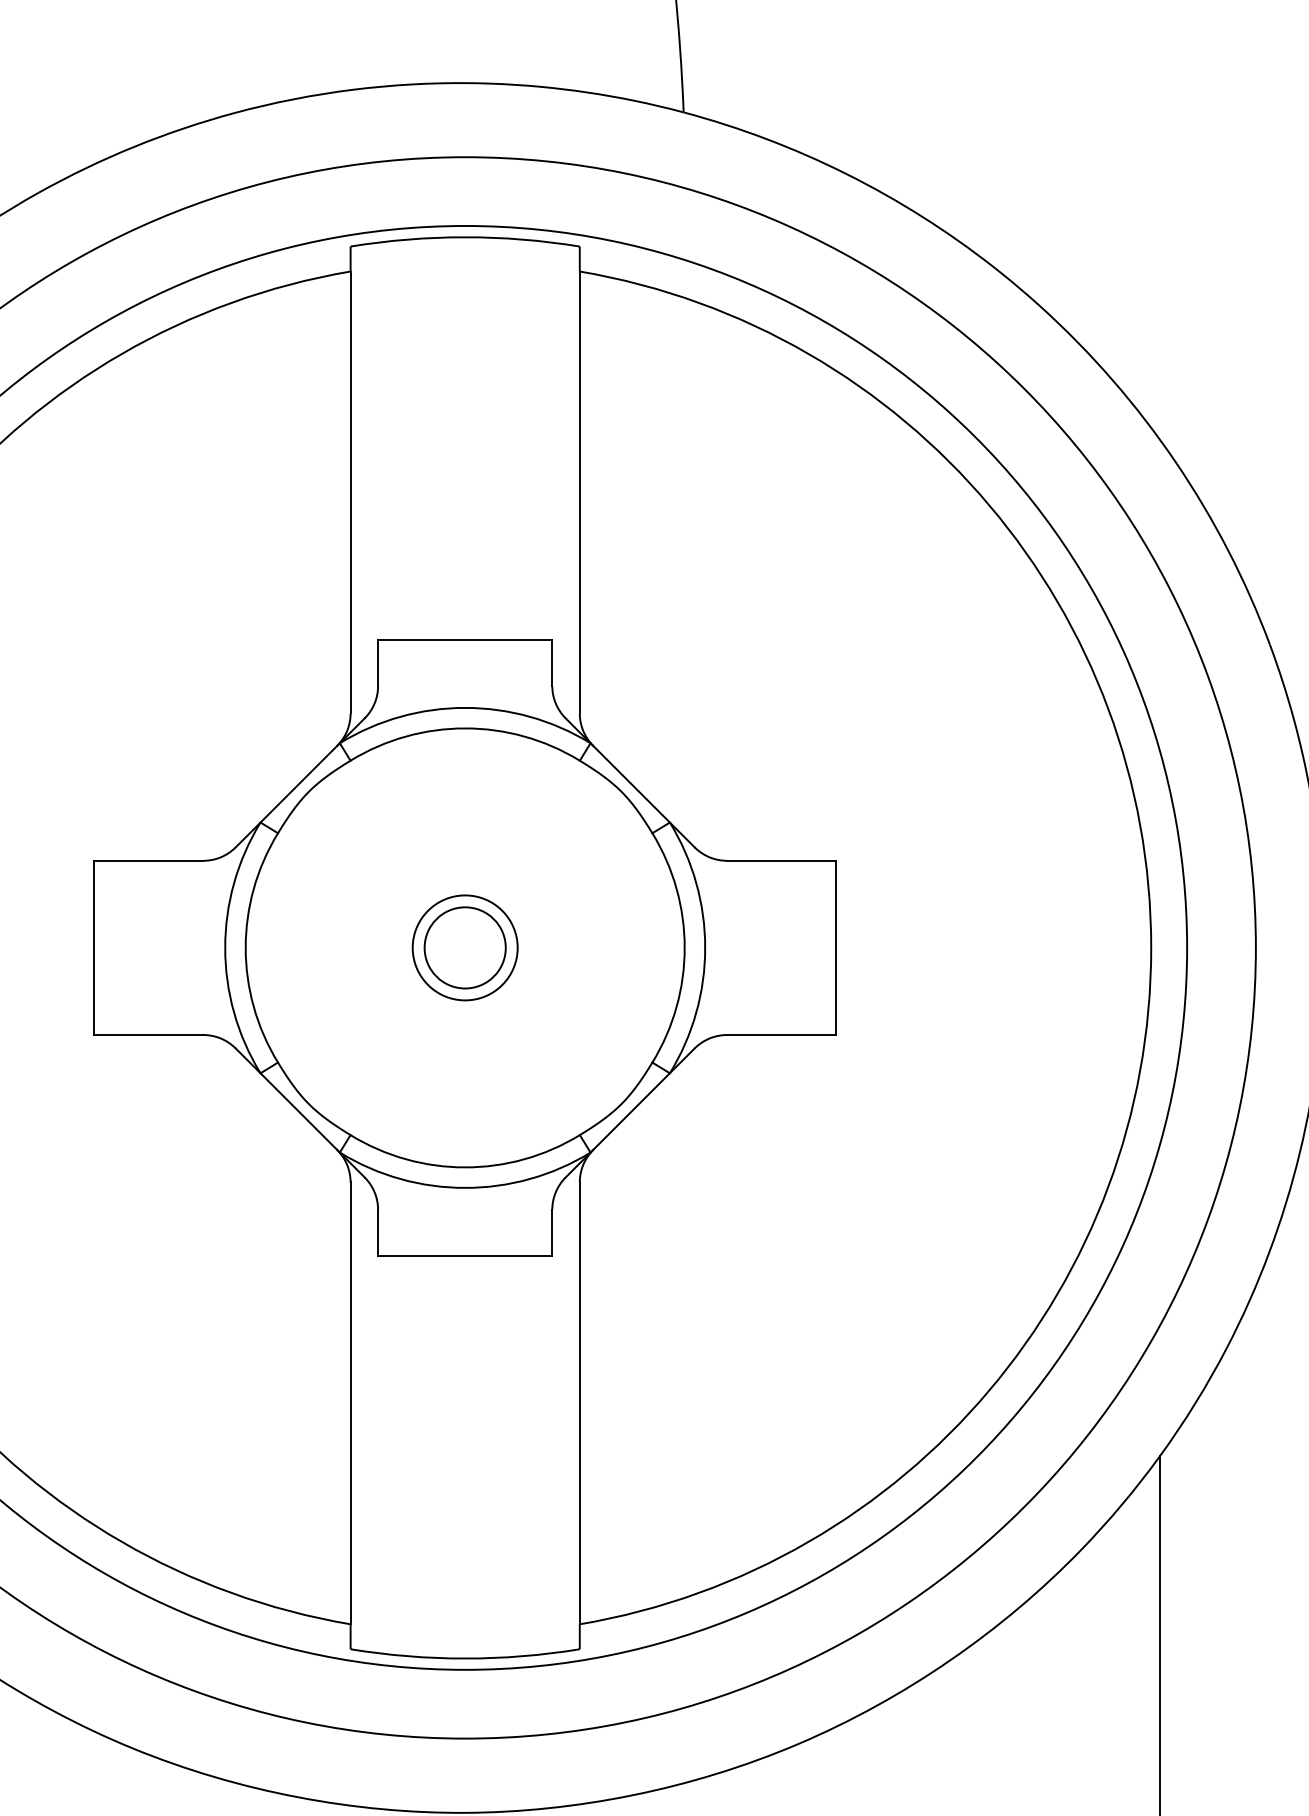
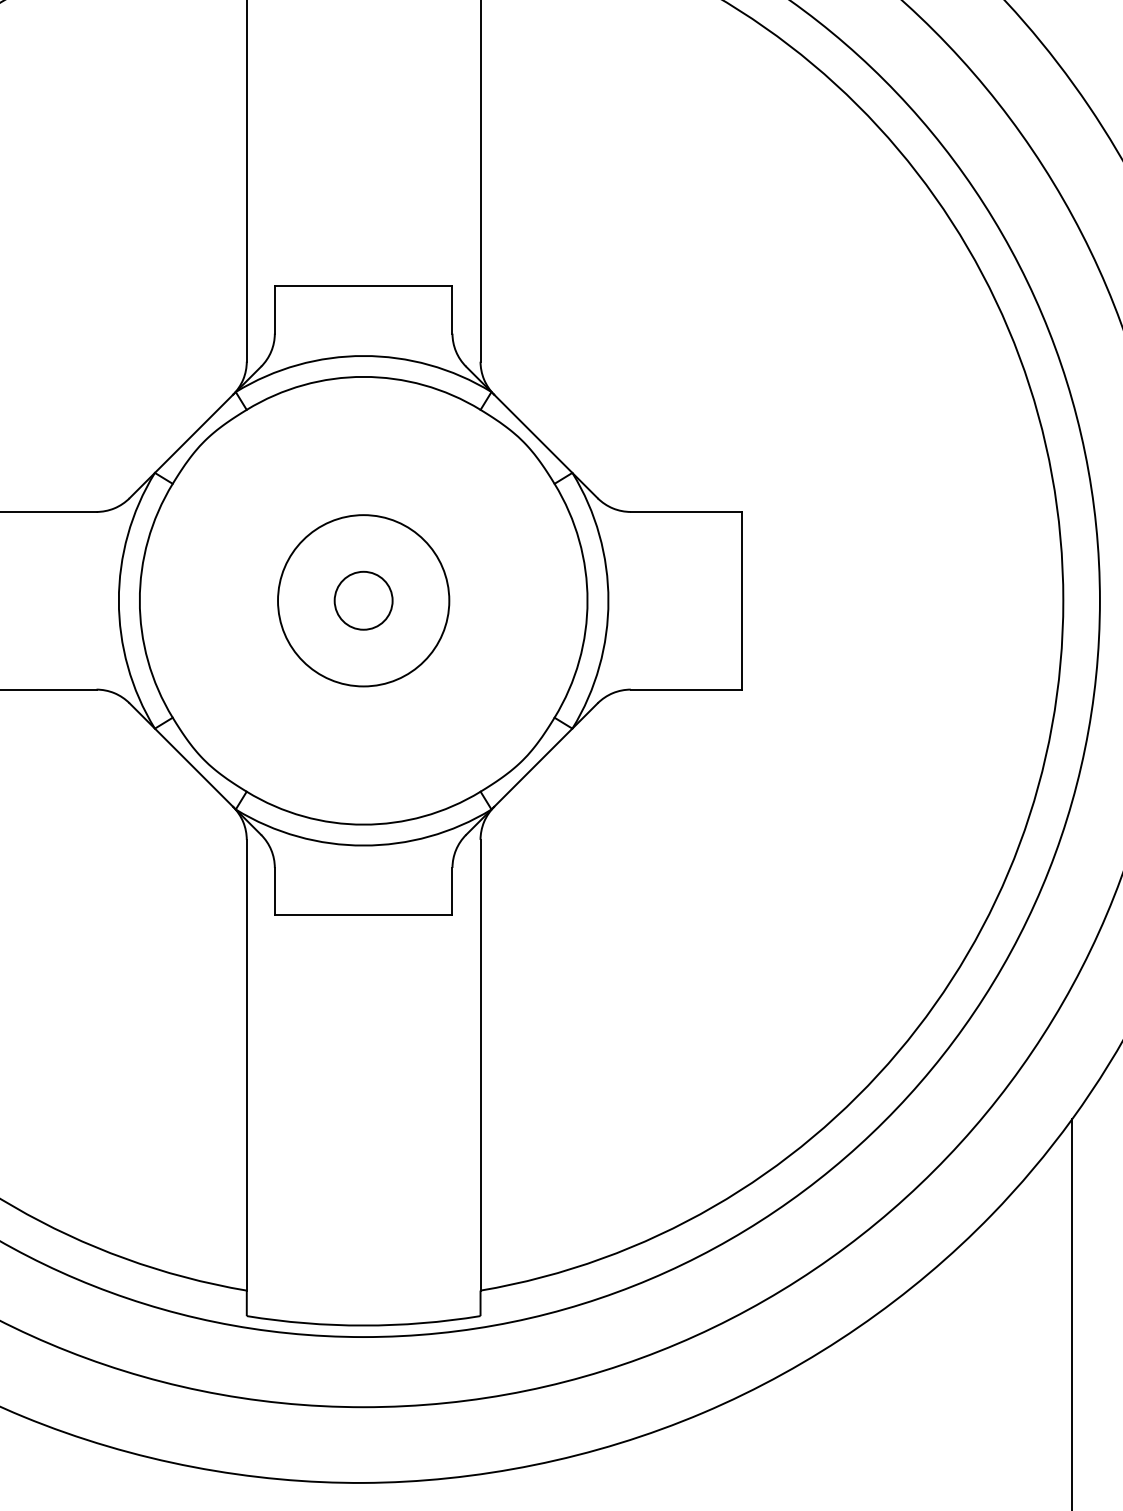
circle: (464, 947) -> (362, 600), size x0.7
circle: (464, 947) -> (362, 600), size x1.6

